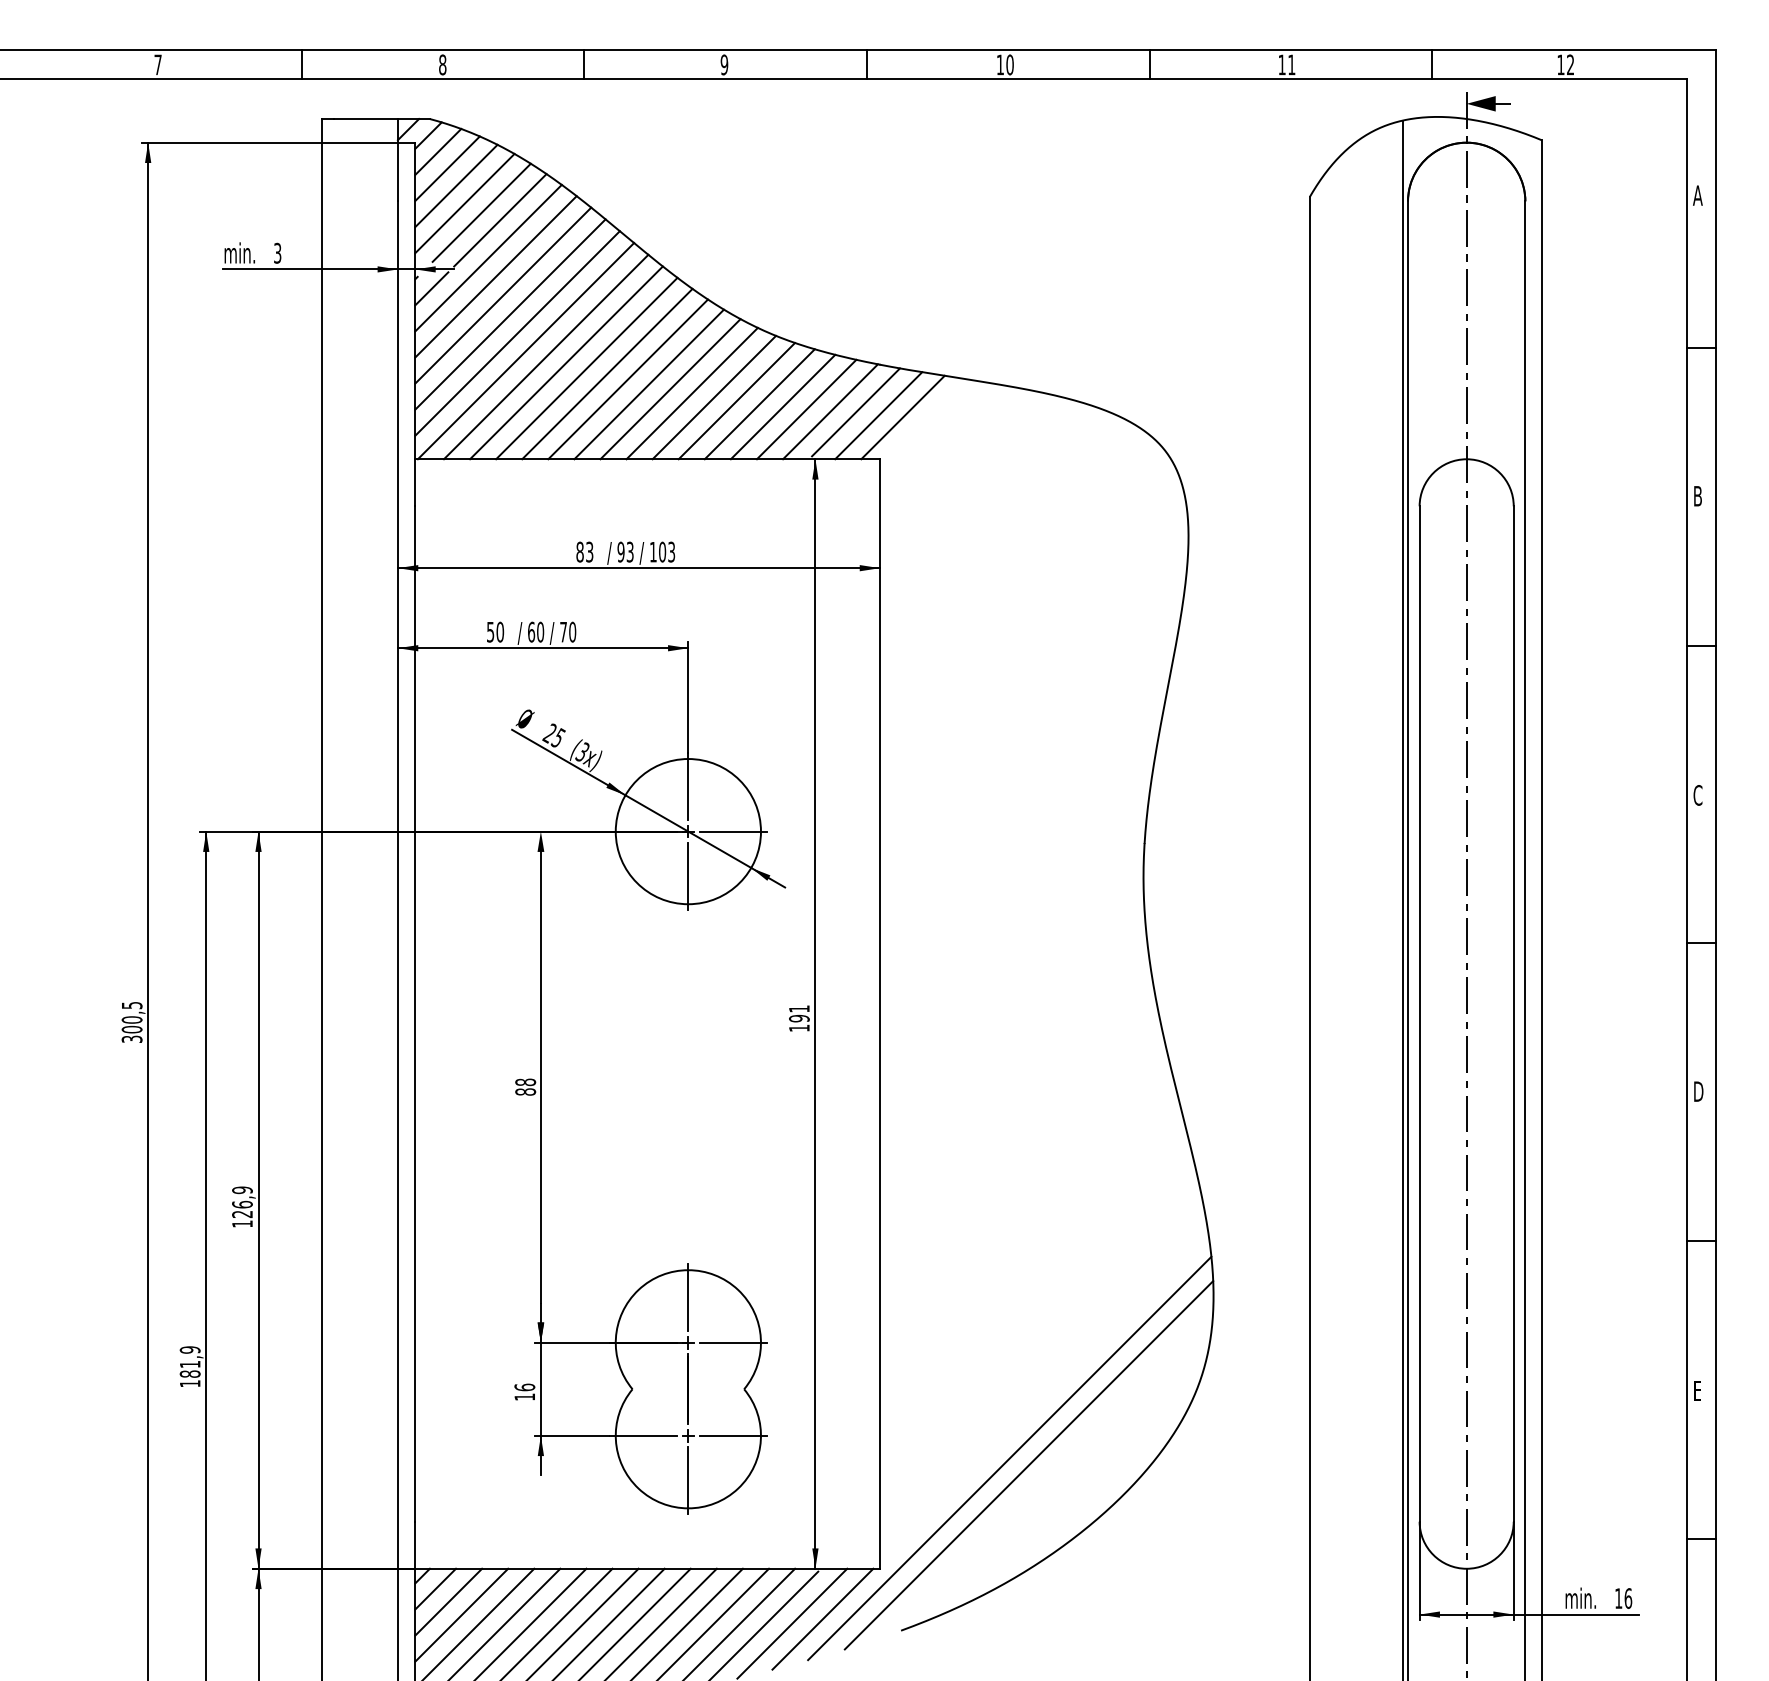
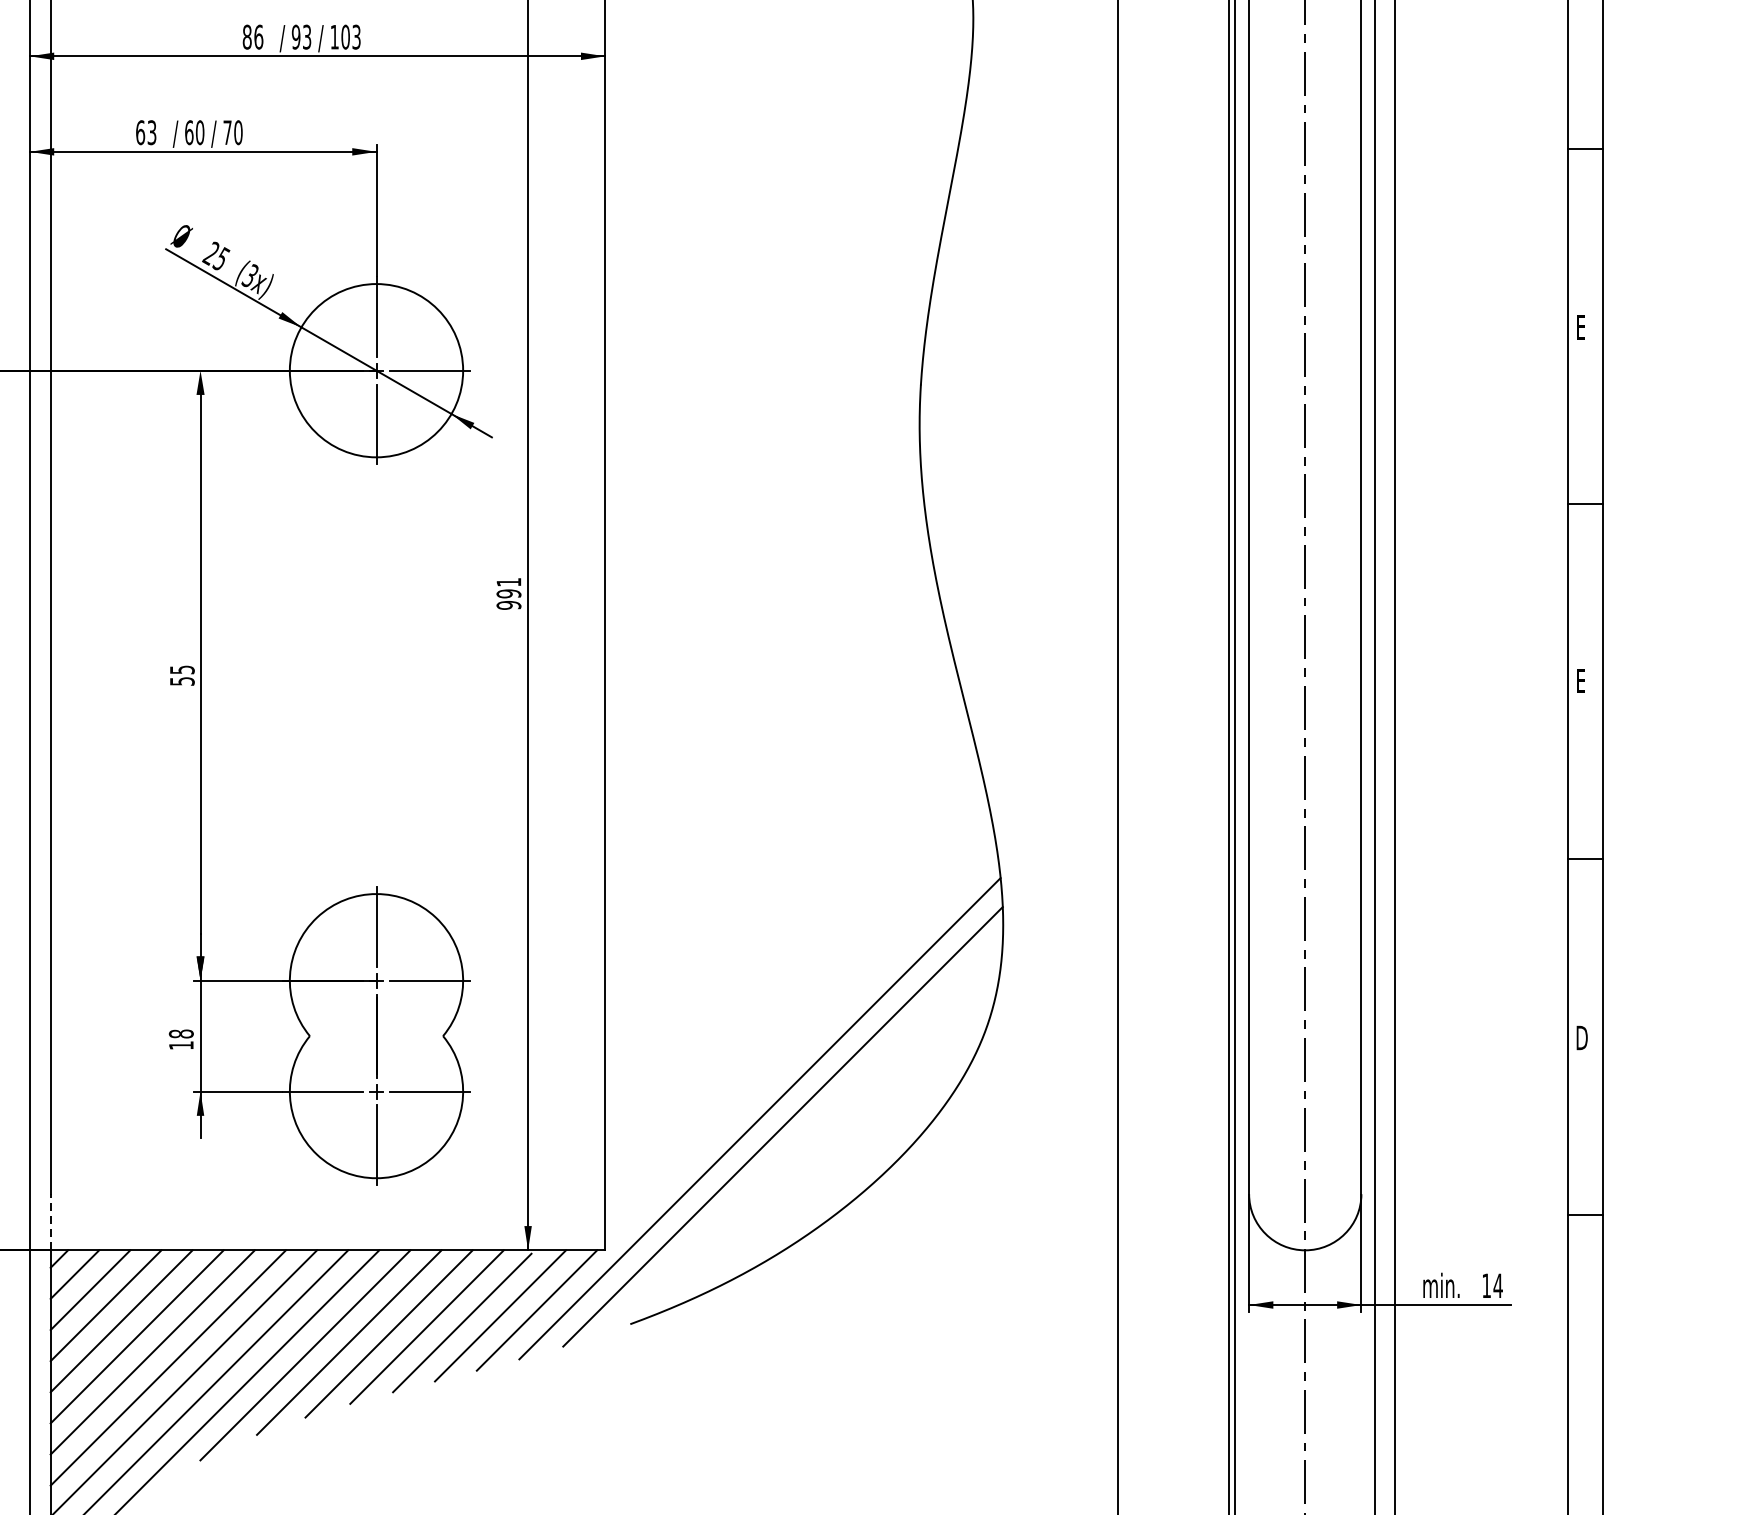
text: (589, 551) -> (258, 36), 83 -> 86
text: (495, 631) -> (146, 131), 50 -> 63
text: (1697, 795) -> (1580, 327), C -> E
text: (799, 1028) -> (509, 605), 191 -> 991
text: (525, 1086) -> (182, 674), 88 -> 55
text: (1698, 1091) -> (1581, 680), D -> E
text: (524, 1387) -> (180, 1034), 16 -> 18
text: (1698, 1390) -> (1581, 1037), E -> D
line: (415, 1545) -> (50, 1222), solid -> dashed
text: (1628, 1598) -> (1498, 1285), 16 -> 14

